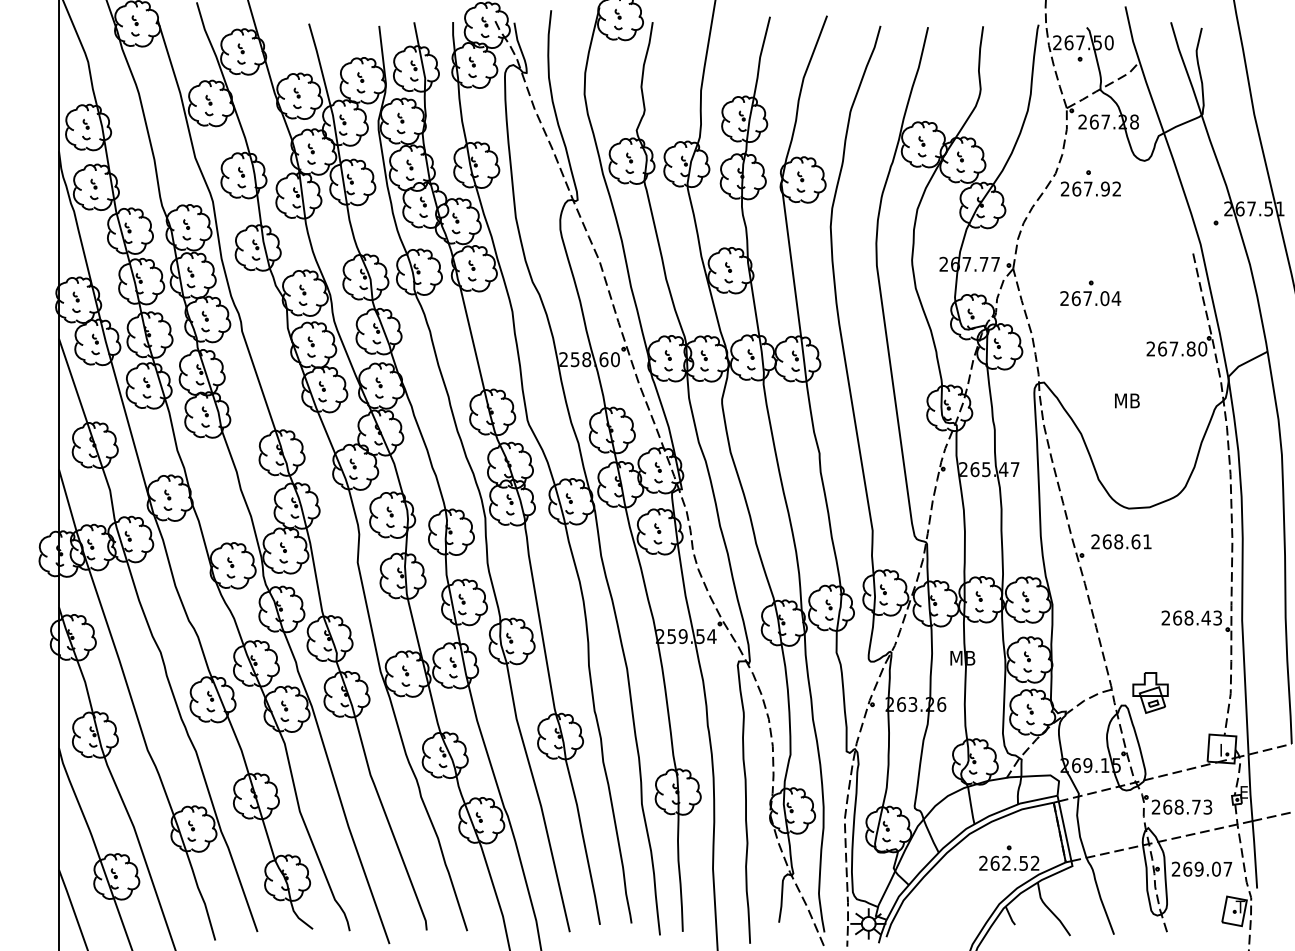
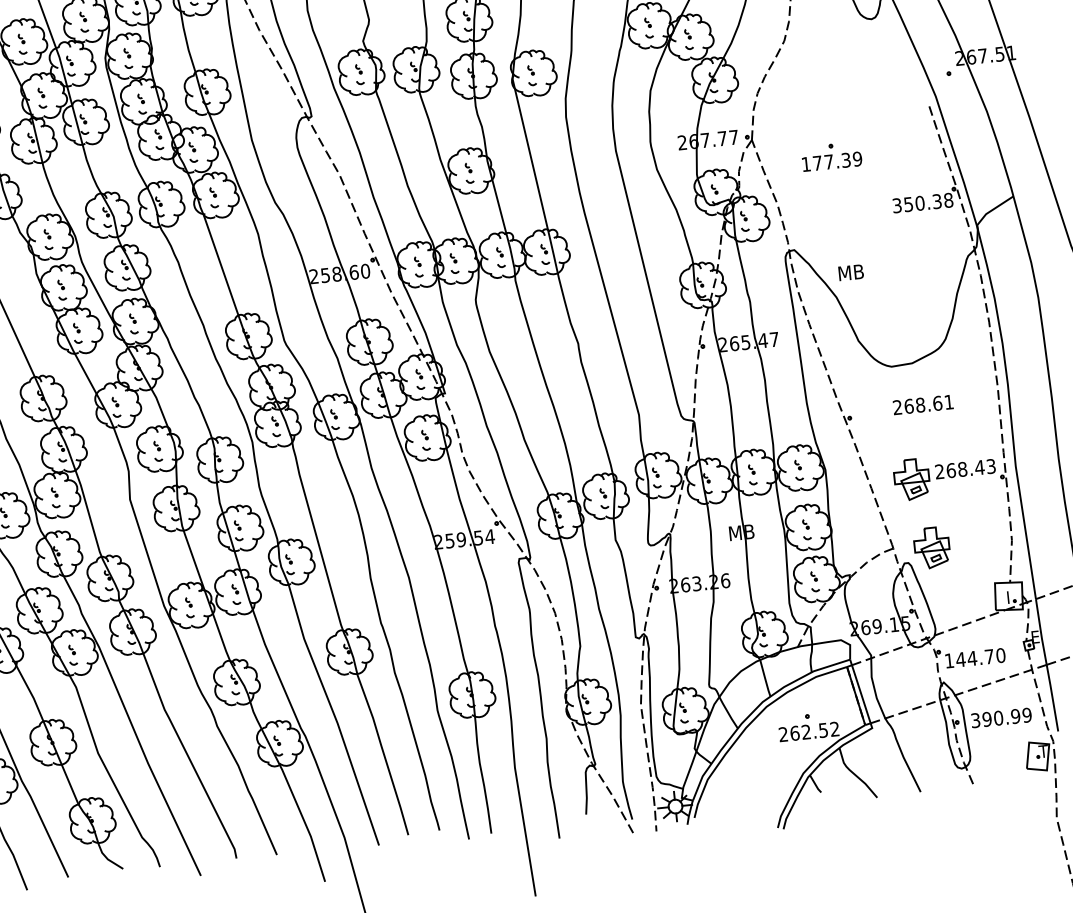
part: (1090, 183) -> (819, 47), removed
text: (1090, 298) -> (831, 161), 267.04 -> 177.39
text: (1176, 348) -> (922, 202), 267.80 -> 350.38
text: (1127, 400) -> (851, 272), moved
text: (1121, 541) -> (923, 404), moved
part: (1137, 622) -> (911, 479), added
text: (1181, 806) -> (974, 657), 268.73 -> 144.70
text: (1202, 868) -> (1001, 717), 269.07 -> 390.99

